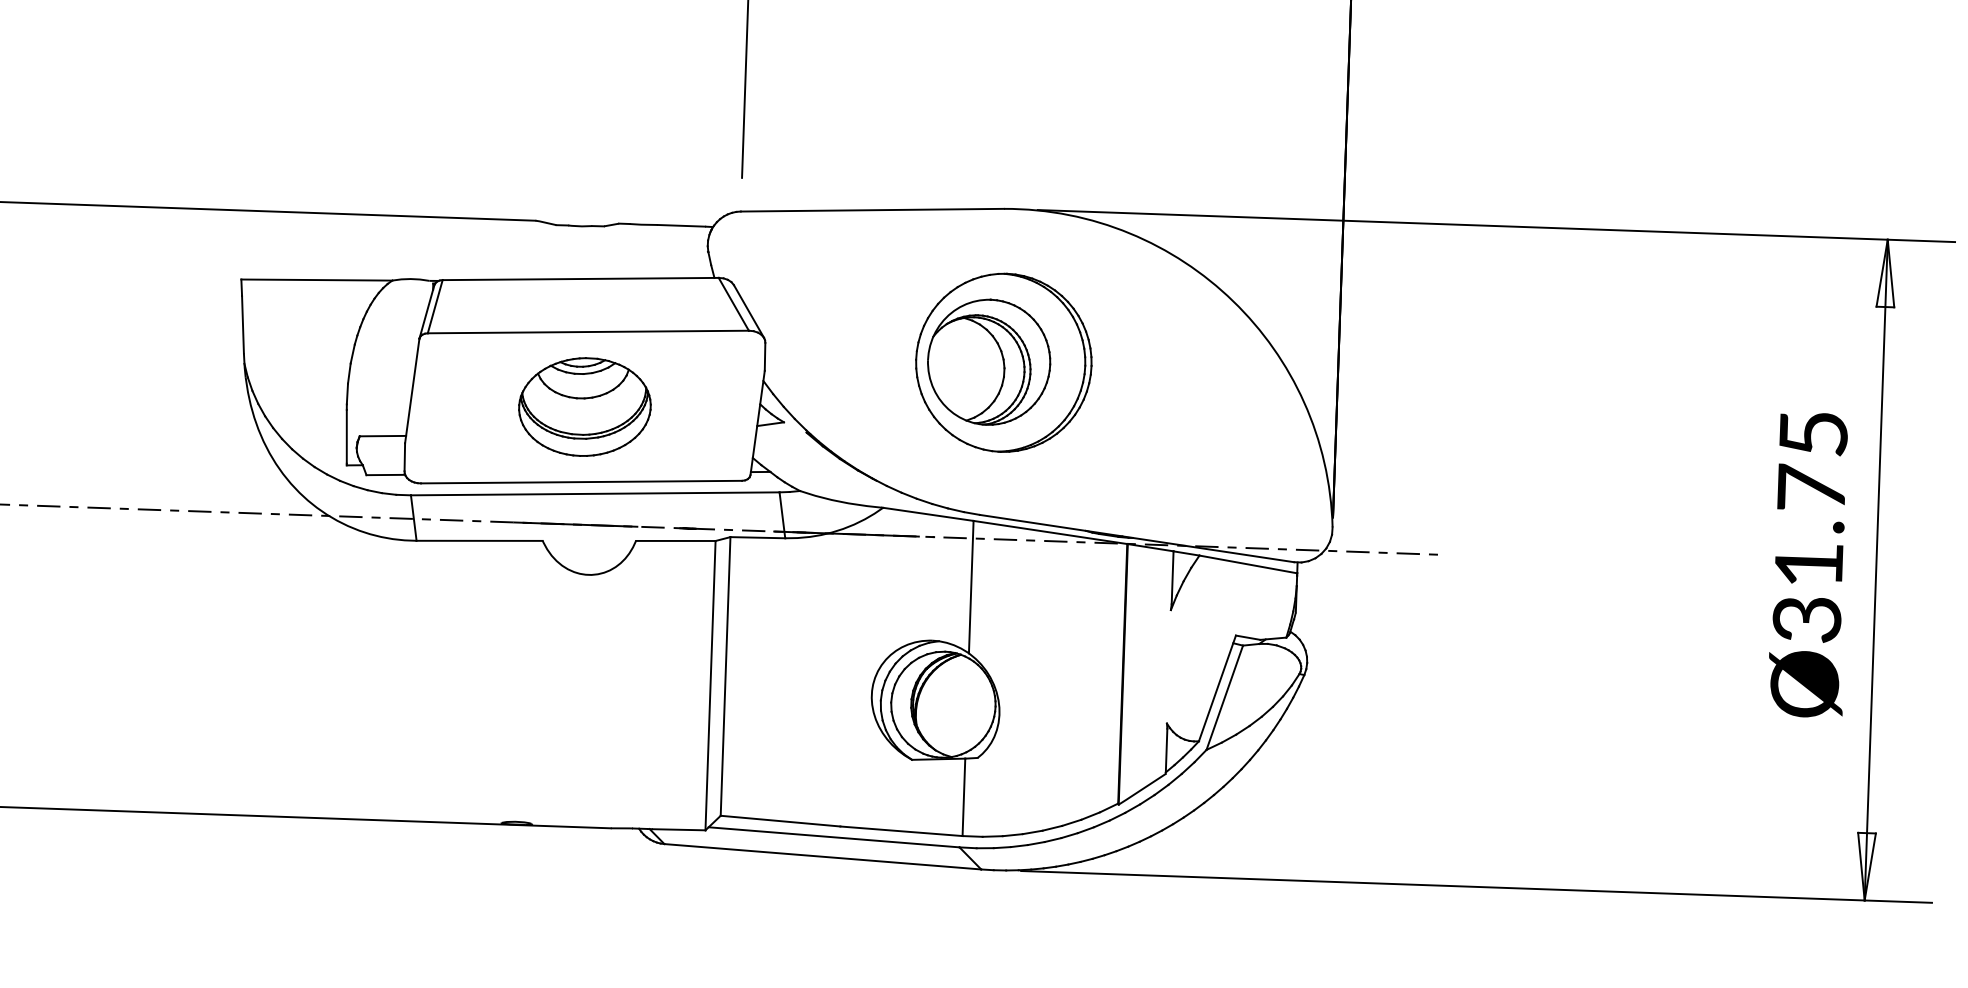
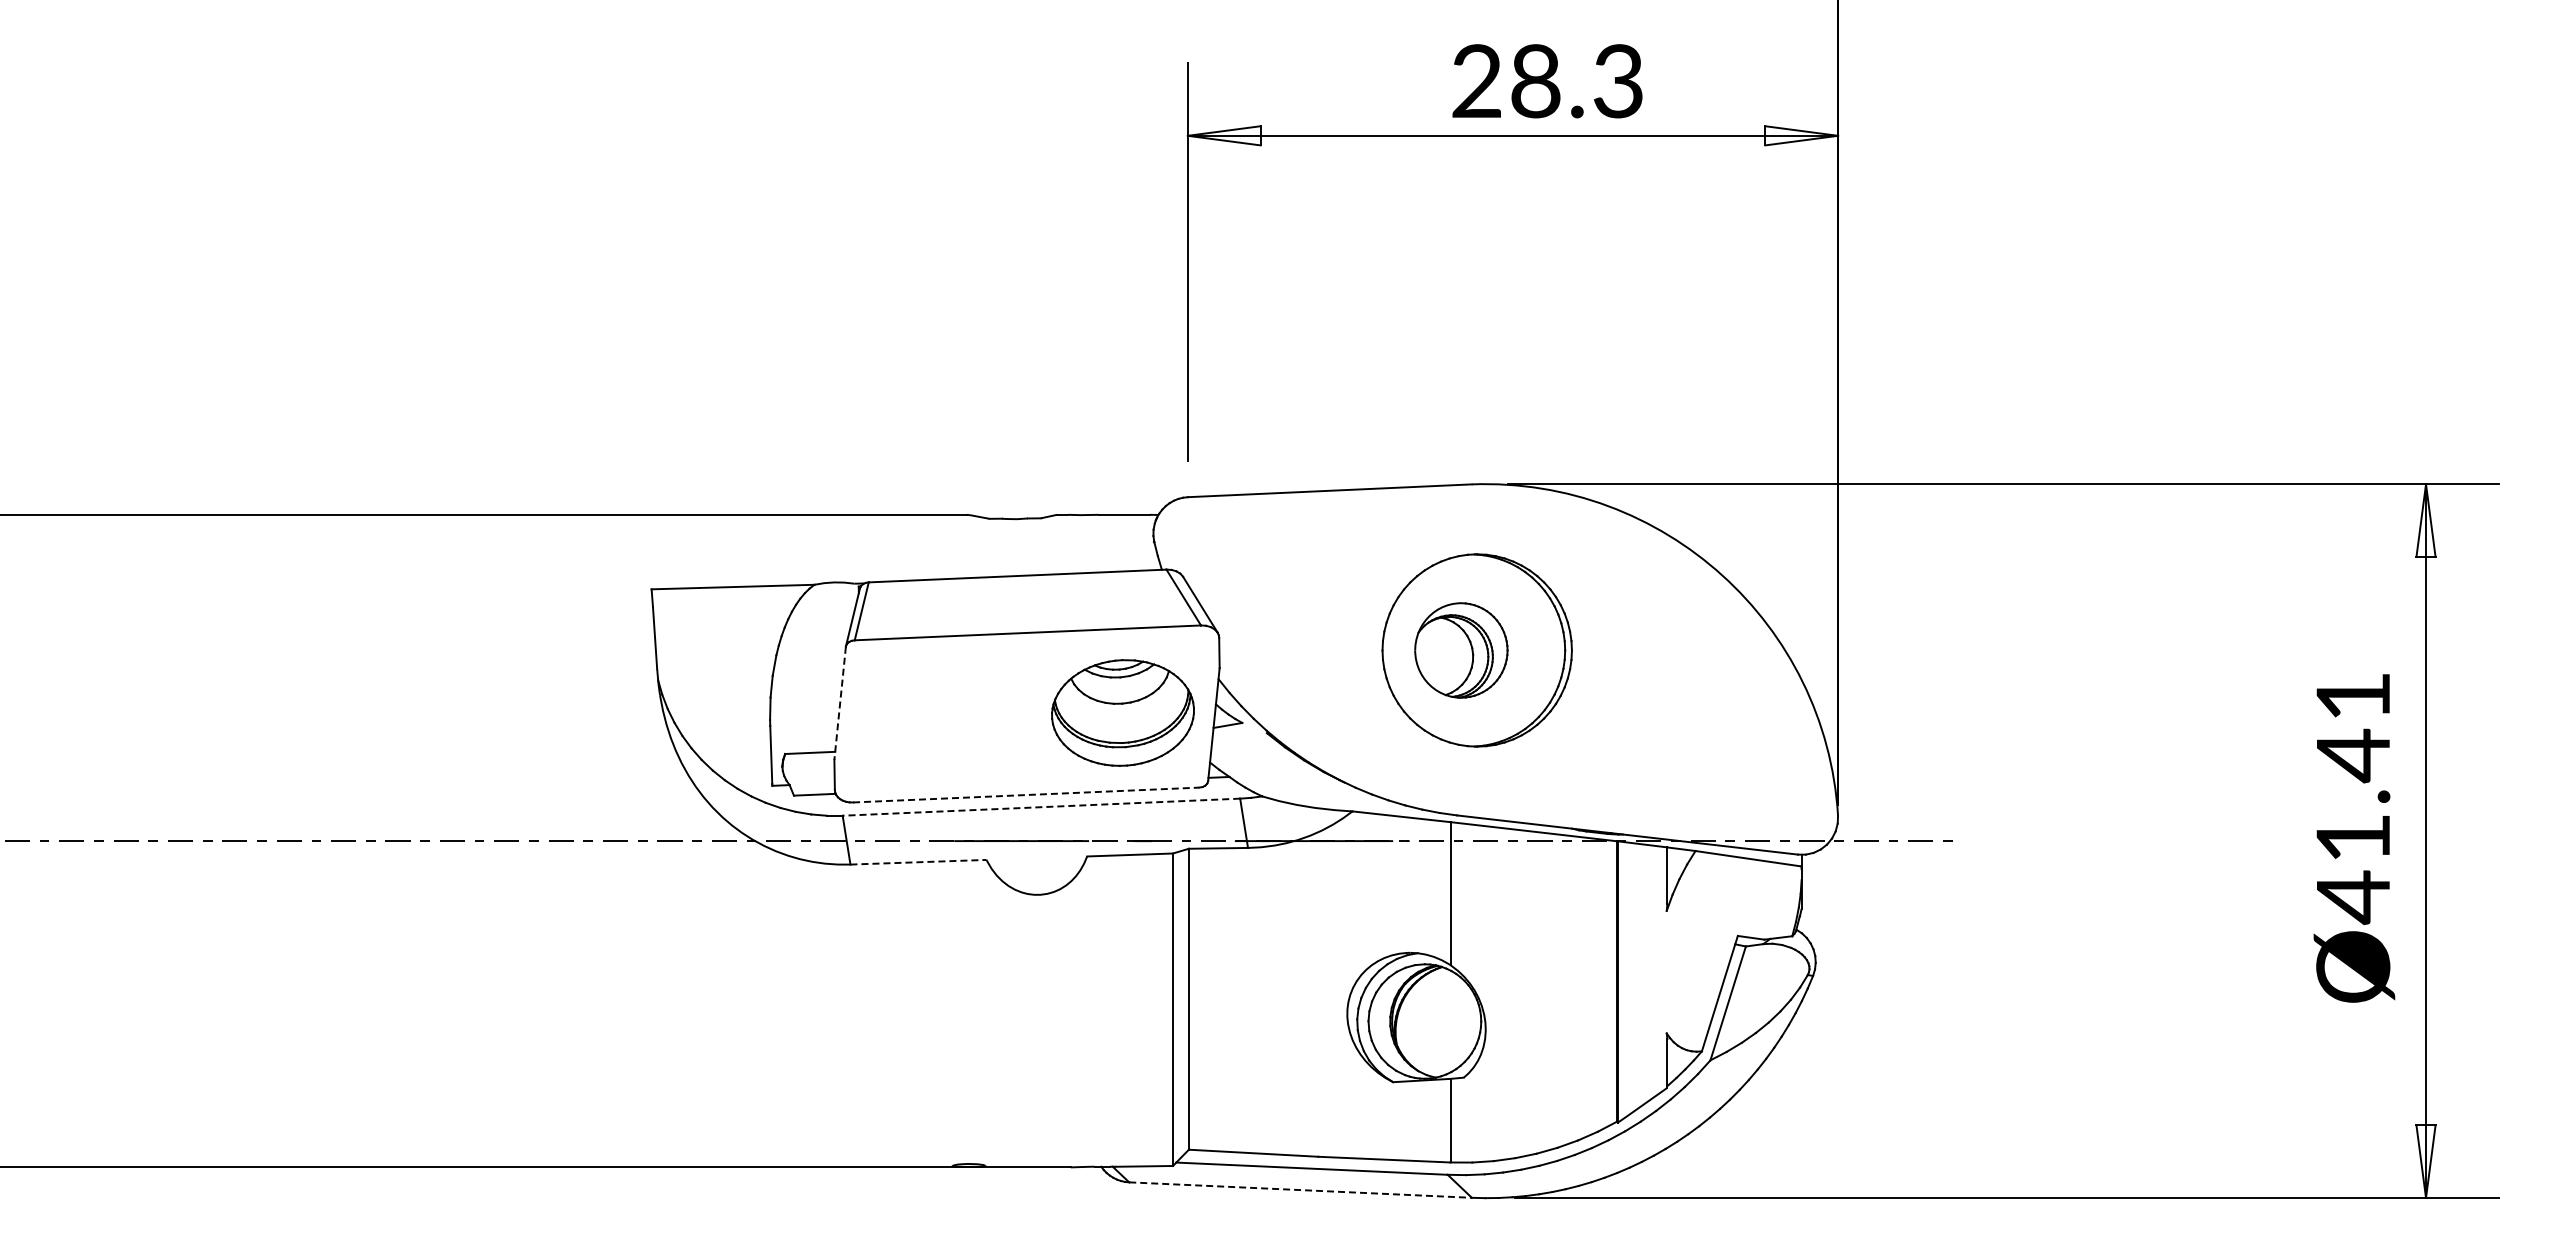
part: (989, 362) -> (1461, 650), size x0.7
line: (412, 391) -> (840, 703), solid -> dashed
part: (584, 406) -> (1122, 712), moved
line: (581, 482) -> (1026, 795), solid -> dashed
line: (595, 494) -> (1041, 807), solid -> dashed
text: (1810, 529) -> (2353, 799), Ø31.75 -> Ø41.41
line: (480, 541) -> (919, 862), solid -> dashed
line: (822, 857) -> (1300, 1190), solid -> dashed

